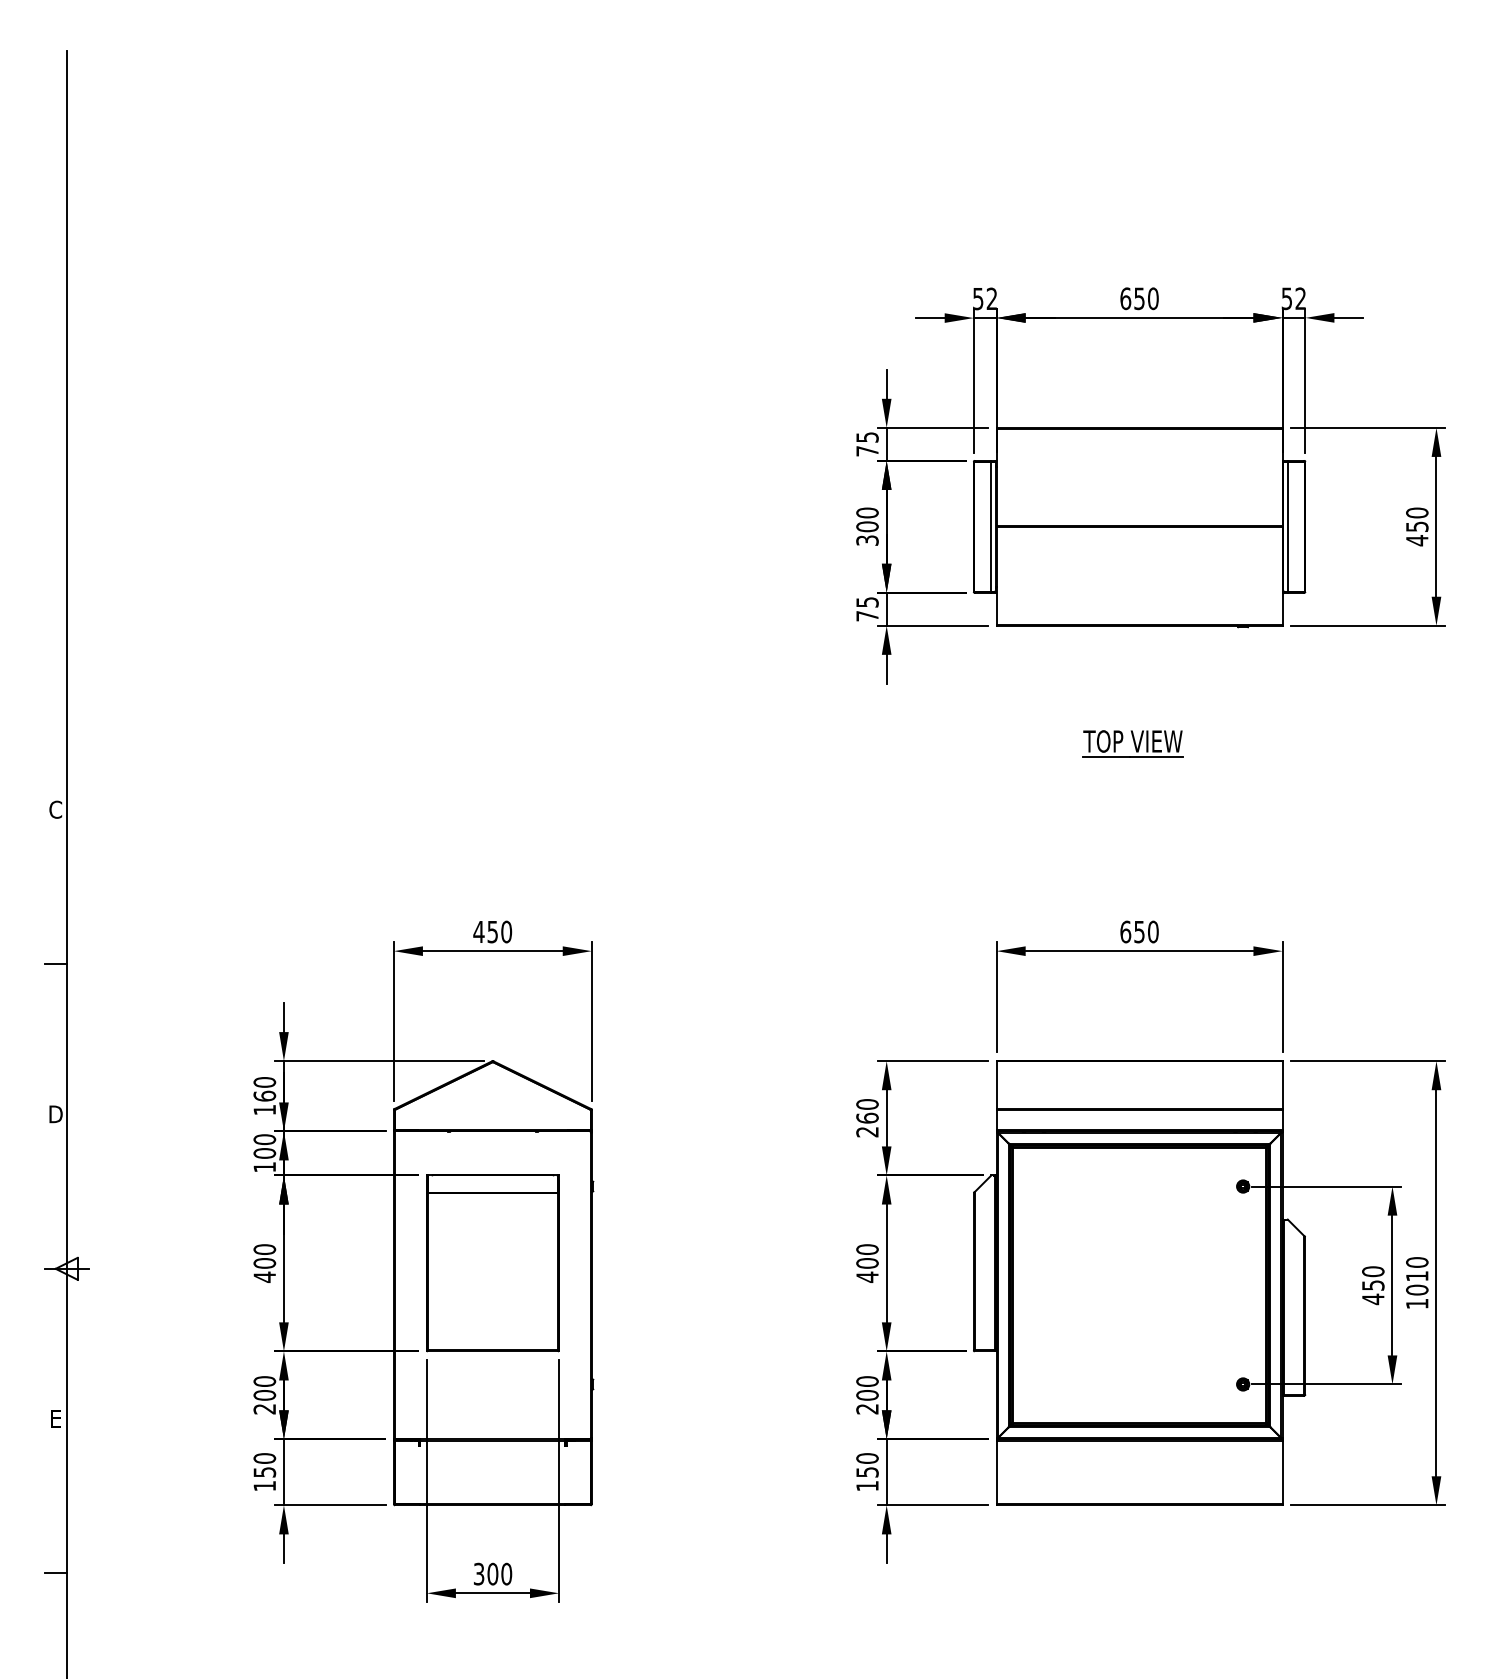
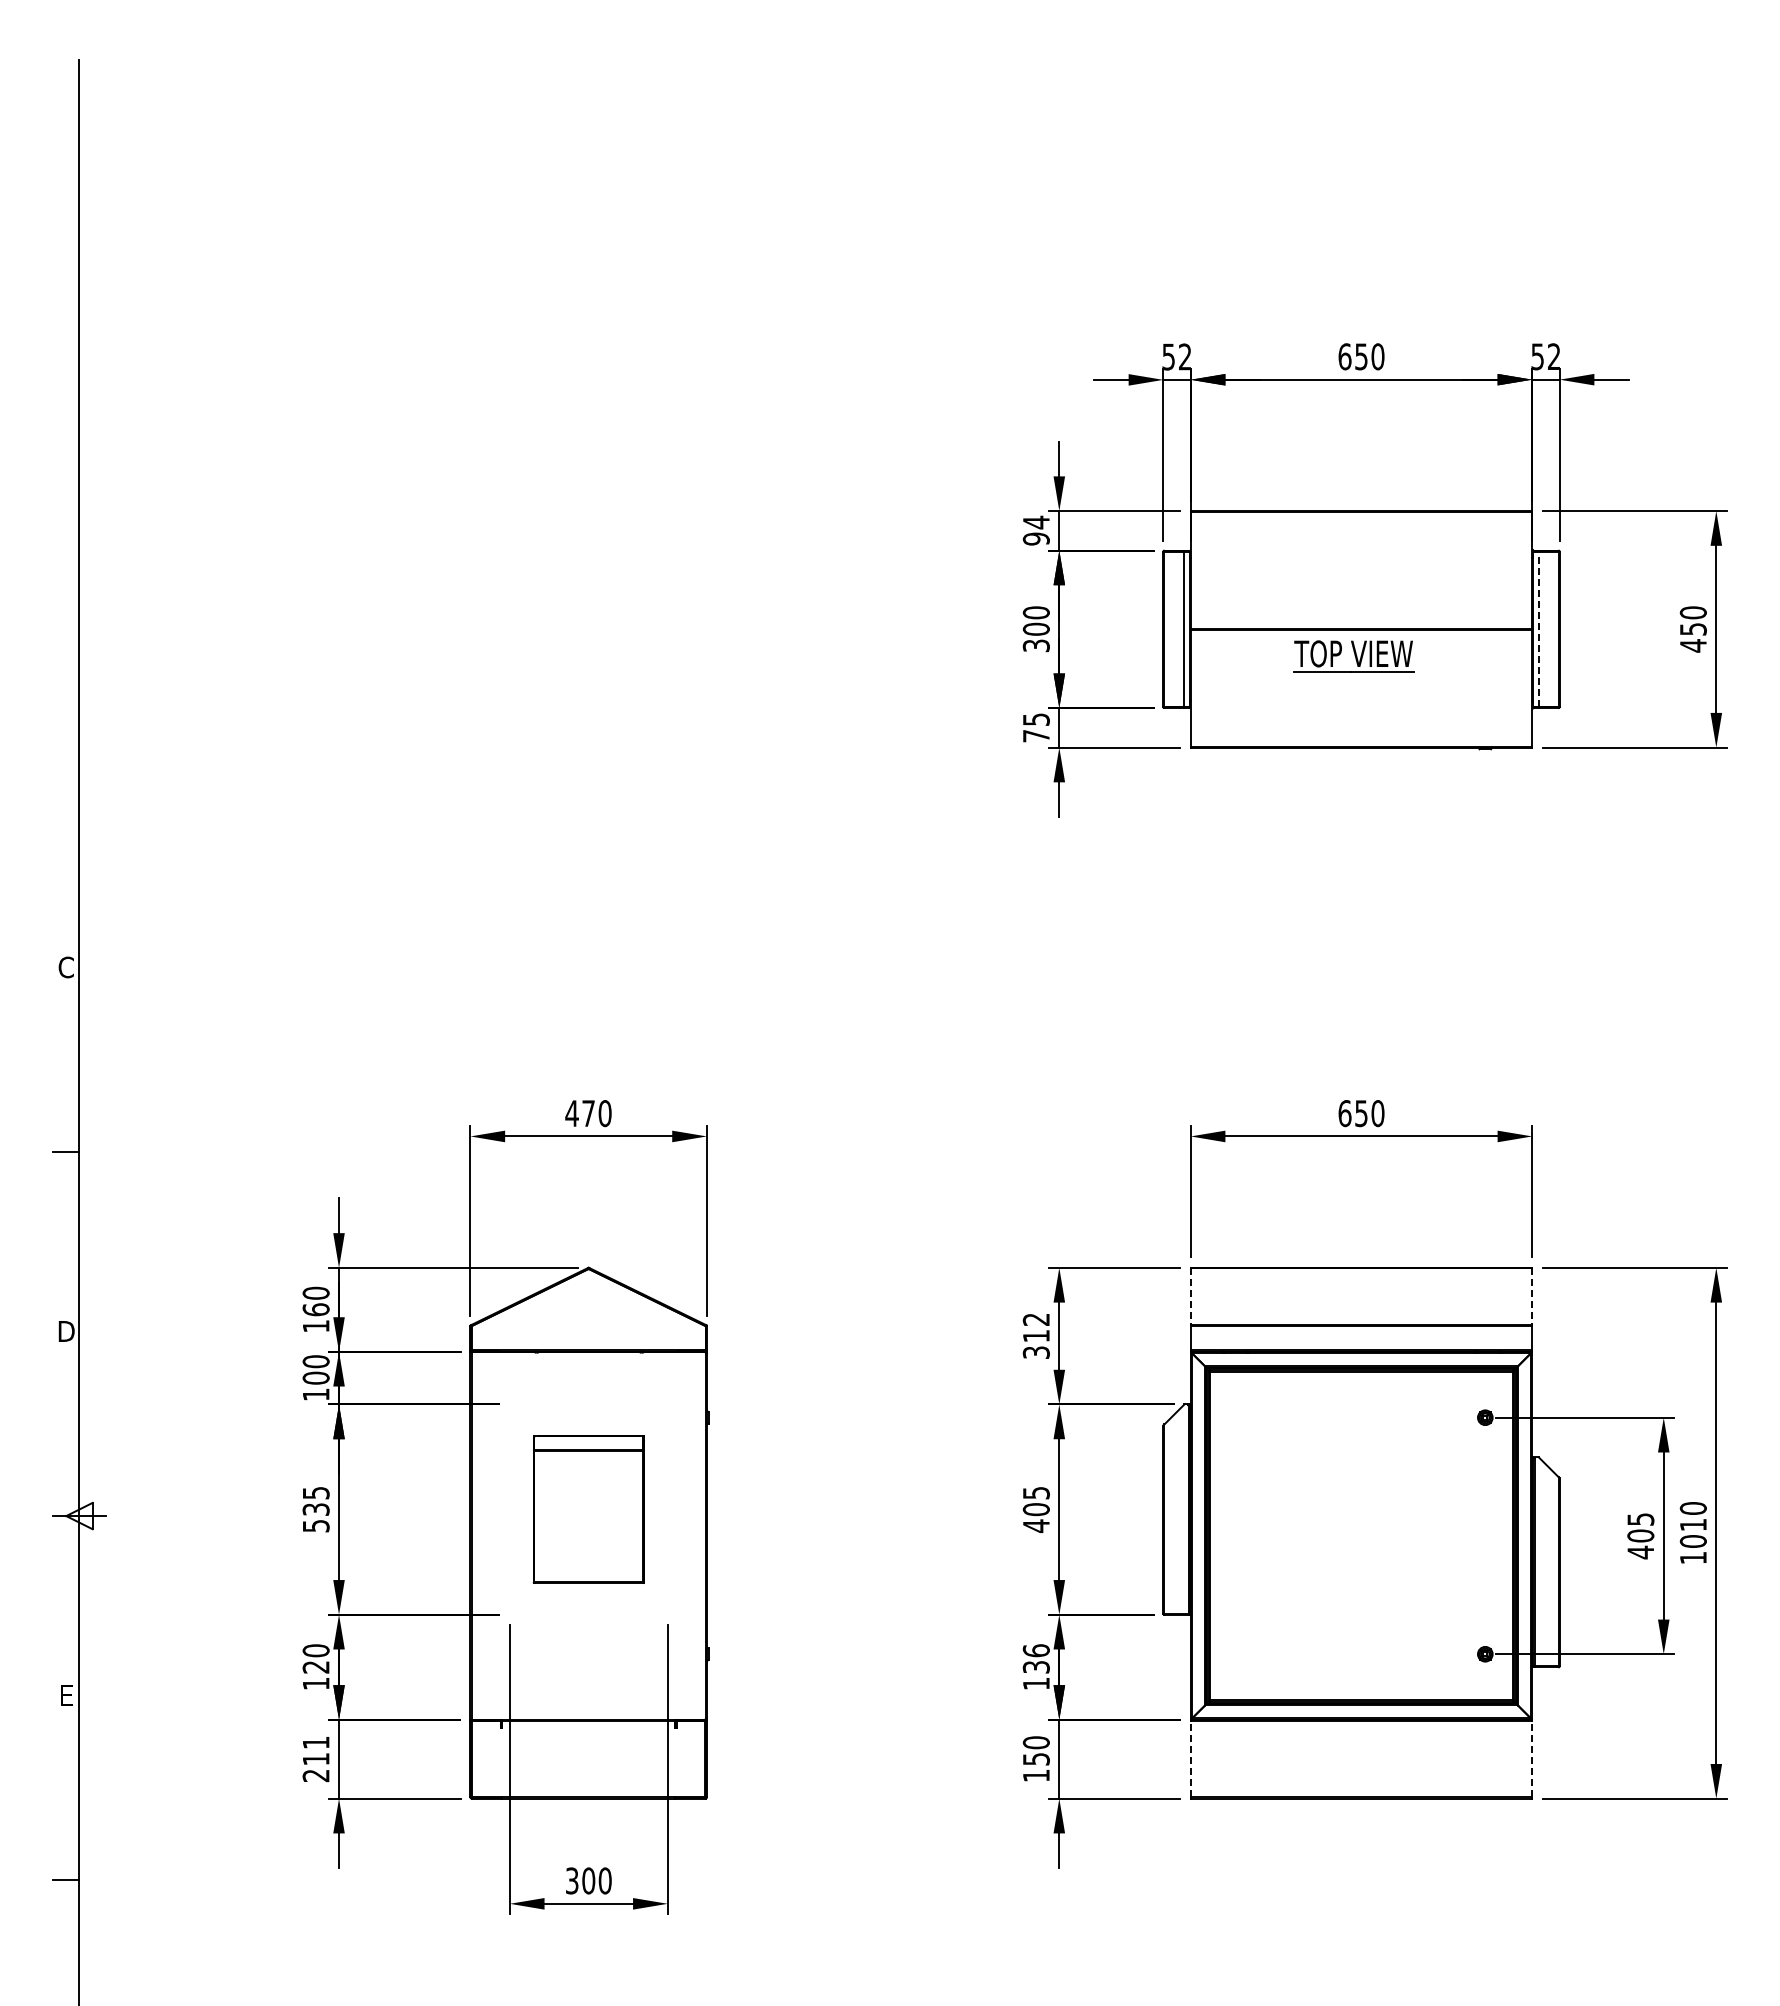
text: (866, 444) -> (1035, 530), 75 -> 94
line: (1287, 526) -> (1538, 629), solid -> dashed
part: (1132, 743) -> (1353, 656), moved
text: (492, 931) -> (588, 1113), 450 -> 470
line: (996, 1085) -> (1190, 1296), solid -> dashed
line: (1282, 1085) -> (1532, 1296), solid -> dashed
text: (866, 1117) -> (1035, 1335), 260 -> 312
text: (866, 1249) -> (1035, 1492), 400 -> 405
text: (264, 1263) -> (315, 1509), 400 -> 535
part: (492, 1263) -> (588, 1509), size x0.7
text: (1373, 1278) -> (1640, 1527), 450 -> 405
text: (866, 1395) -> (1035, 1667), 200 -> 136
text: (264, 1402) -> (315, 1675), 200 -> 120
line: (996, 1471) -> (1190, 1758), solid -> dashed
line: (1282, 1471) -> (1532, 1758), solid -> dashed
text: (264, 1472) -> (315, 1759), 150 -> 211

